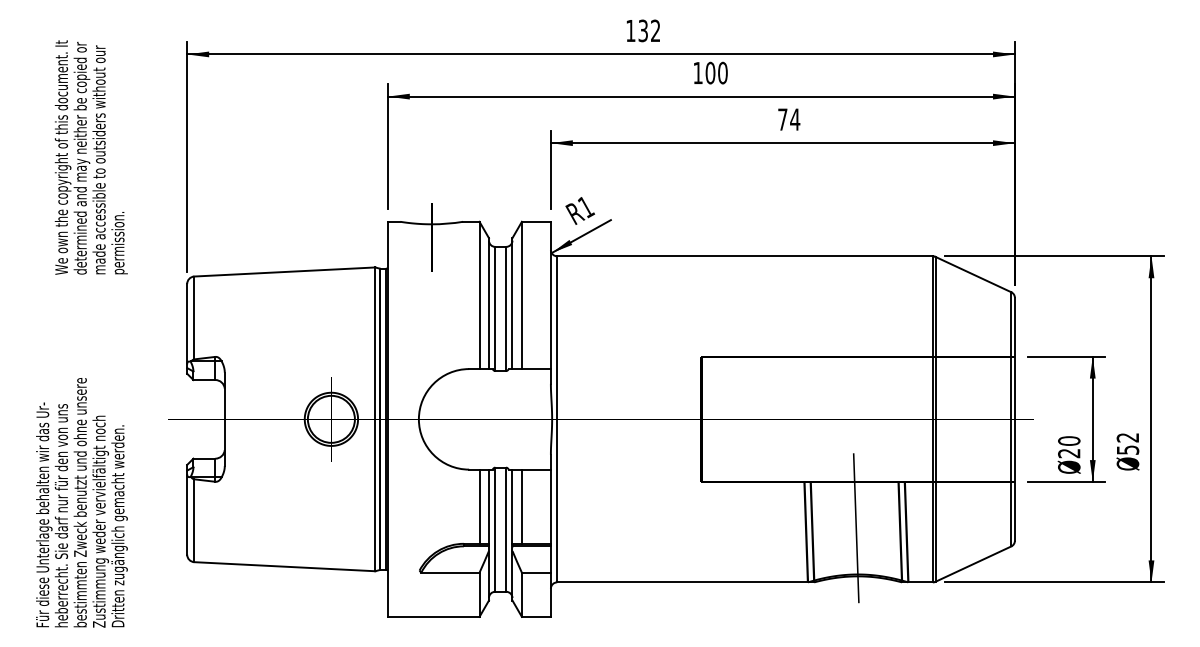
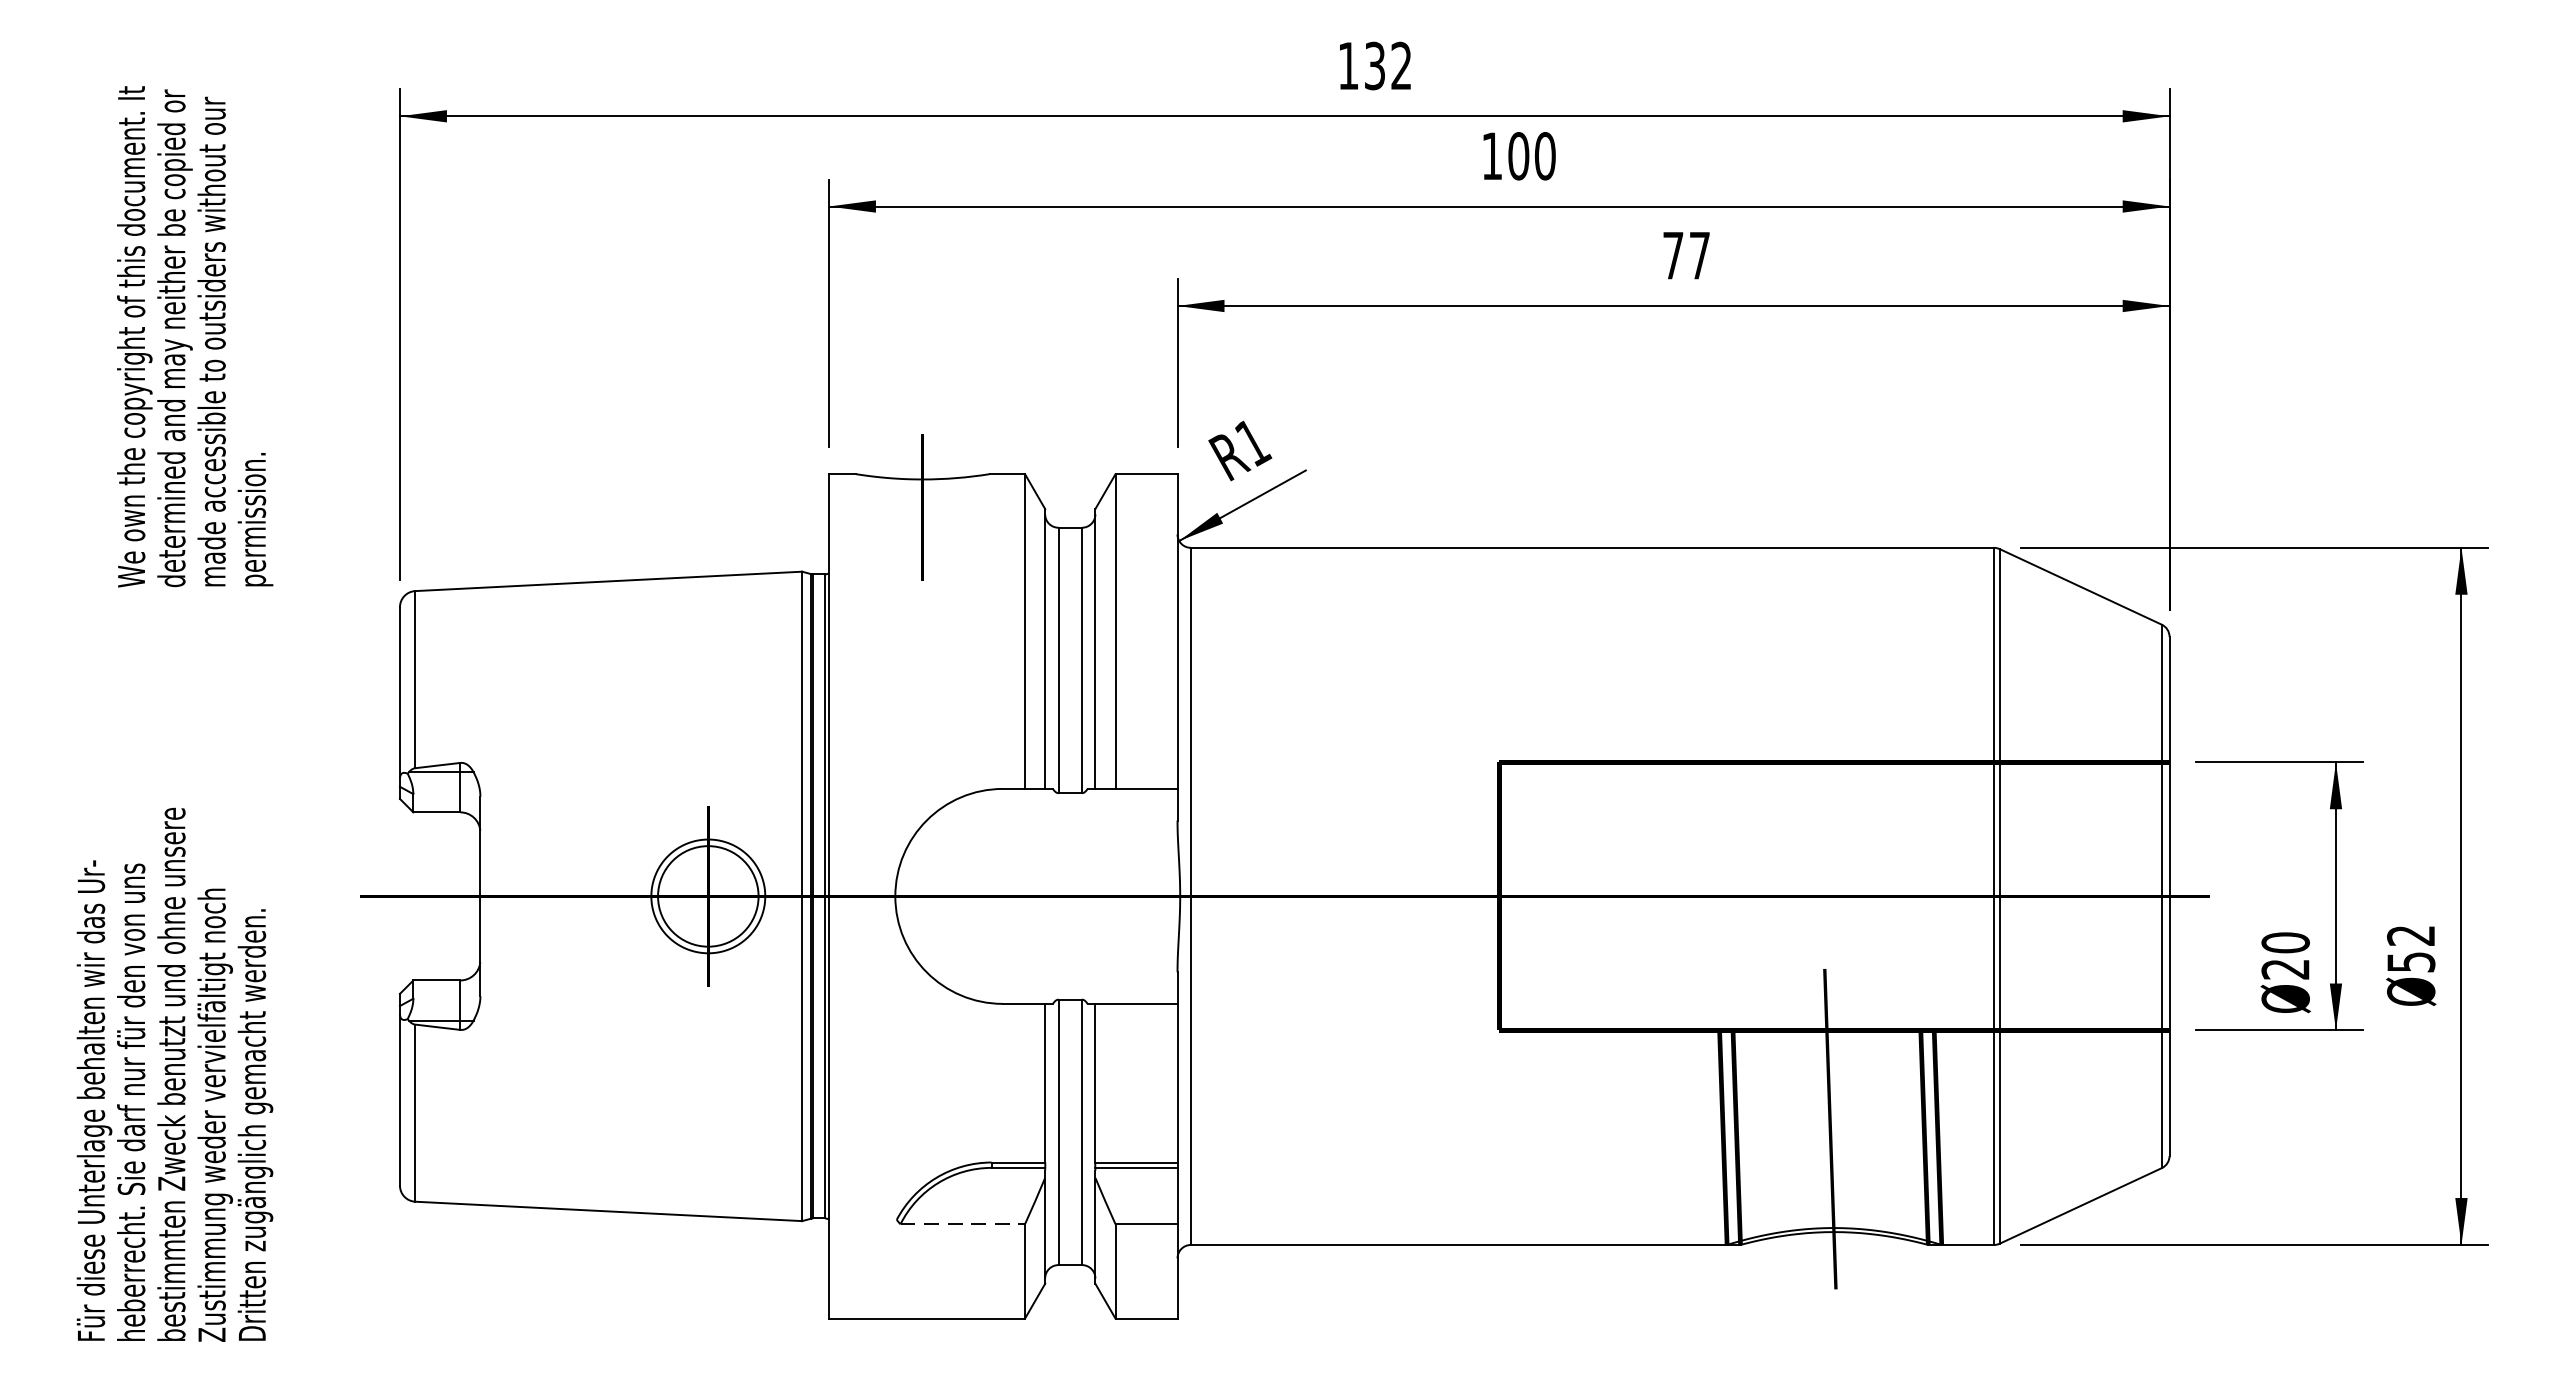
text: (795, 119) -> (1700, 255), 74 -> 77
line: (479, 506) -> (1024, 1082), removed
line: (521, 506) -> (1114, 1082), removed
line: (450, 572) -> (962, 1223), solid -> dashed

